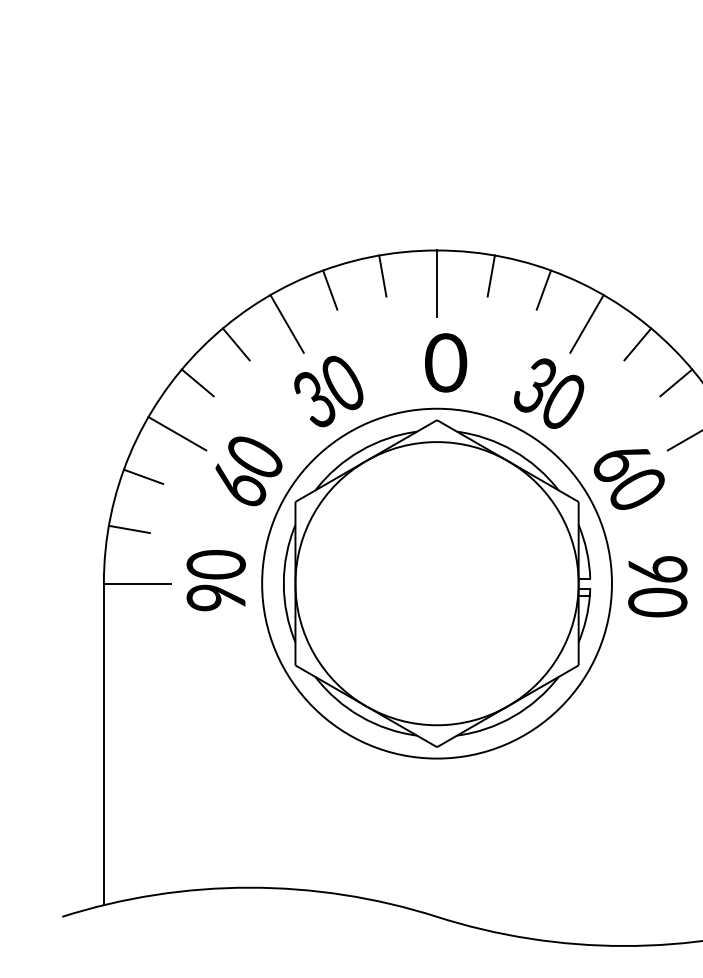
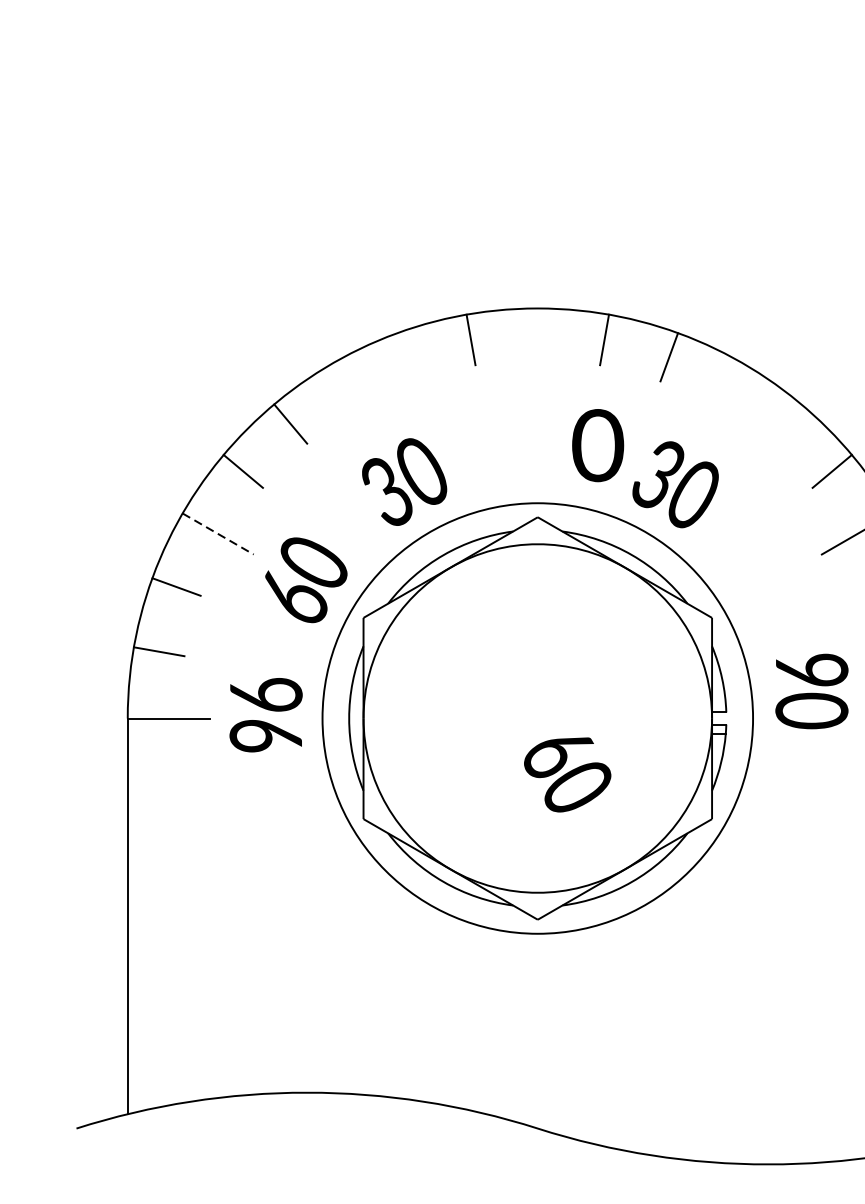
line: (437, 283) -> (538, 349), removed
line: (330, 289) -> (406, 356), removed
line: (286, 323) -> (352, 398), removed
line: (586, 323) -> (721, 398), removed
line: (637, 344) -> (784, 424), removed
text: (446, 362) -> (598, 445), moved
line: (177, 433) -> (218, 533), solid -> dashed
text: (628, 479) -> (566, 774), moved
text: (215, 564) -> (265, 694), 90 -> 96
text: (657, 586) -> (811, 691), moved

